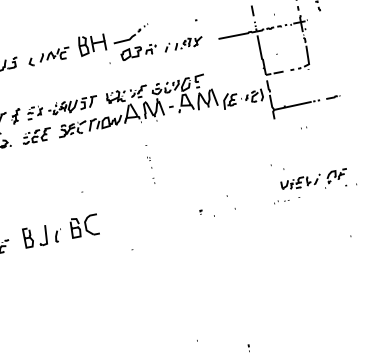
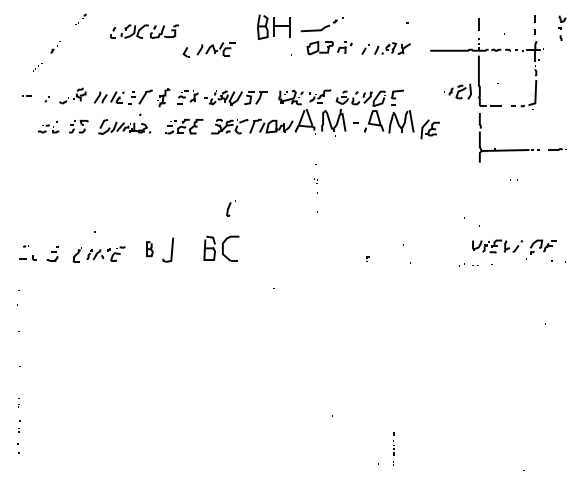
part: (48, 56) -> (208, 49), moved
part: (251, 96) -> (457, 91), moved
part: (57, 235) -> (230, 208), moved
part: (28, 237) -> (149, 248), size x0.6

